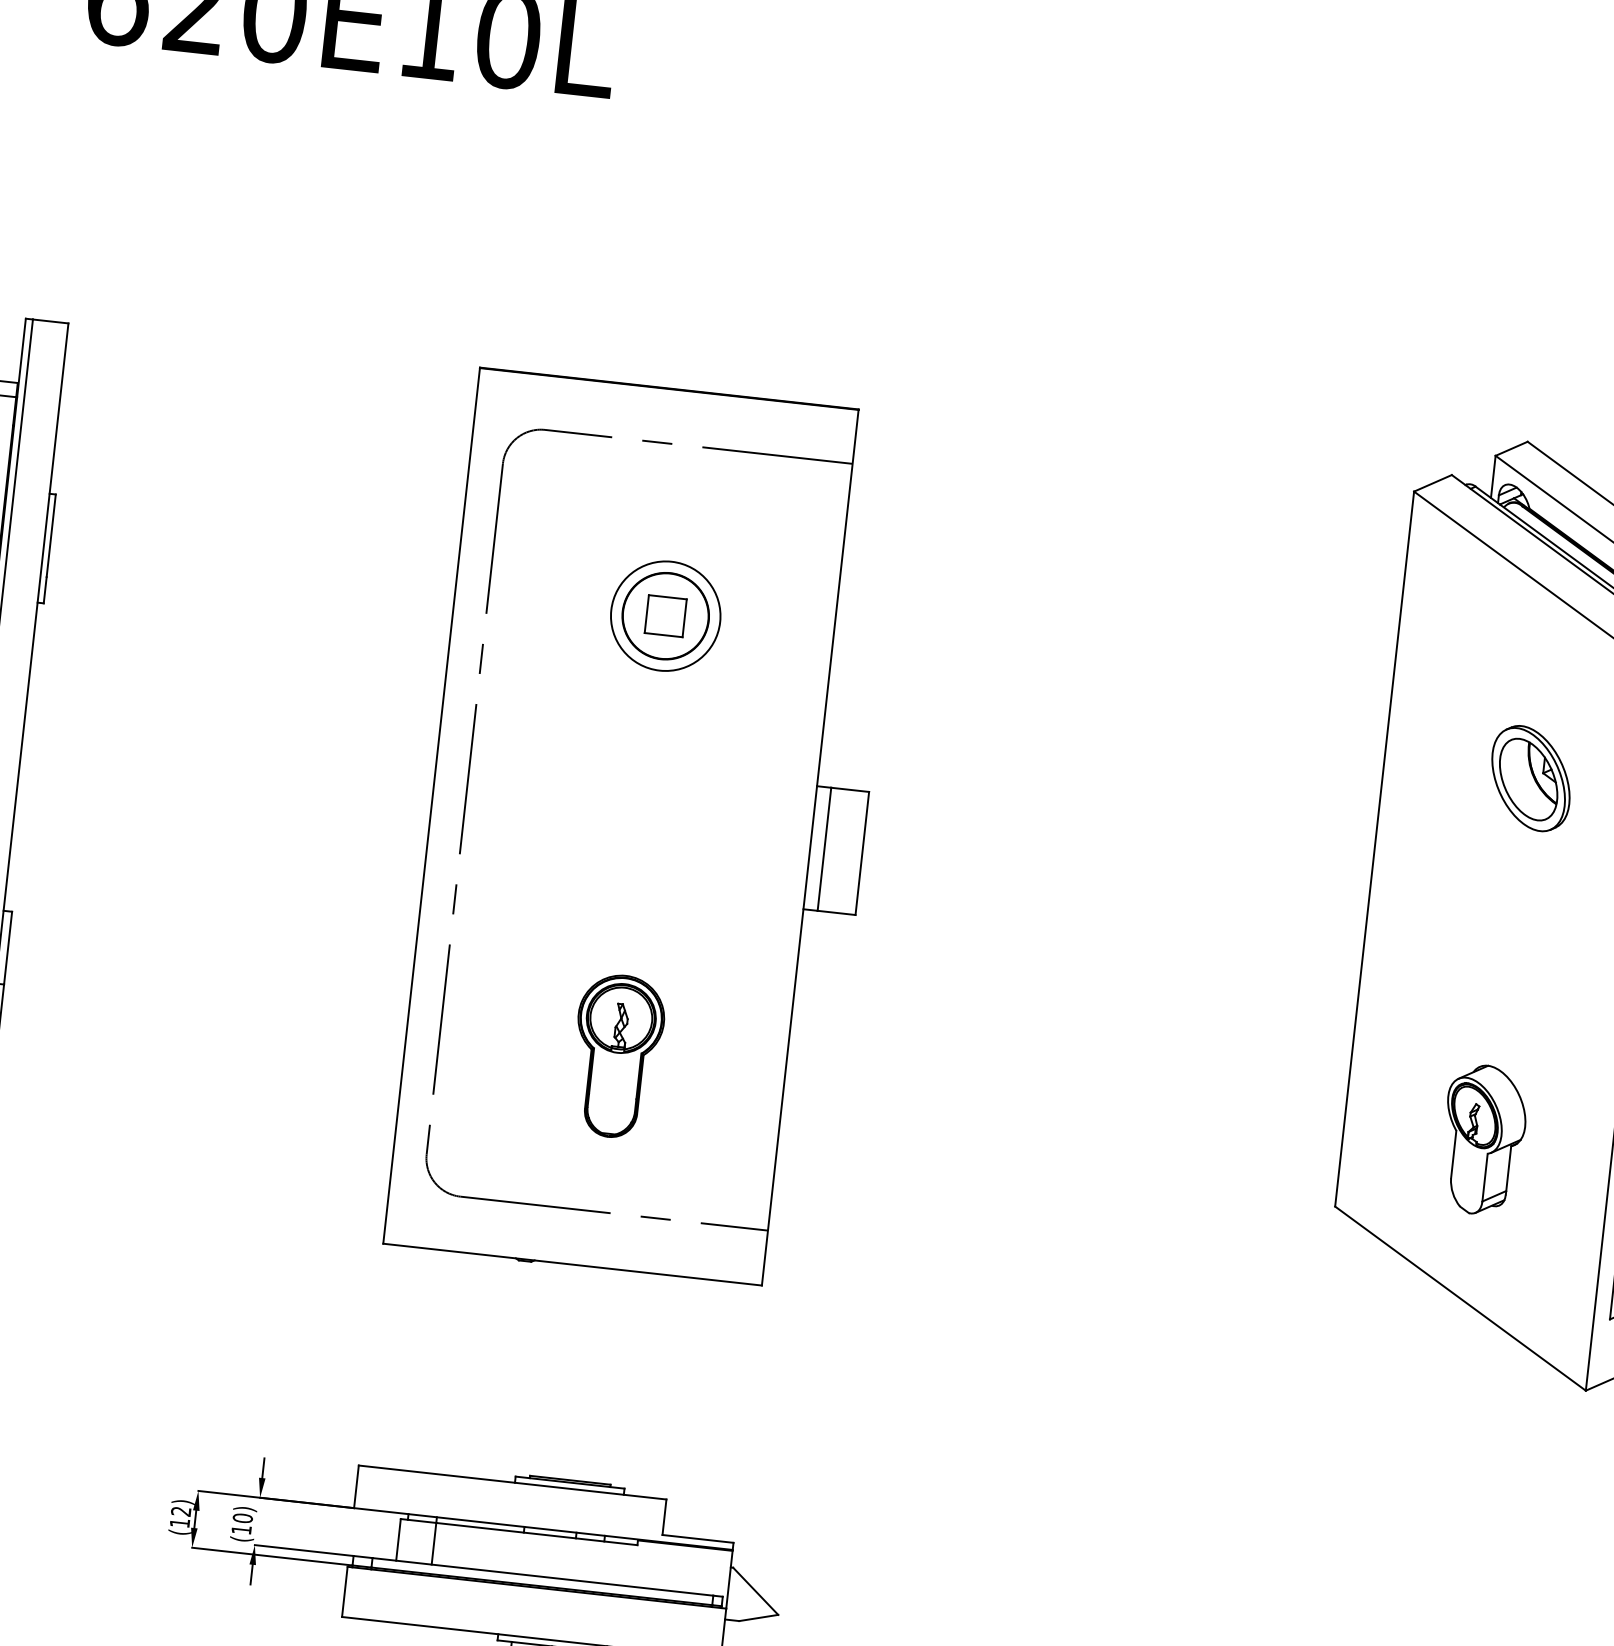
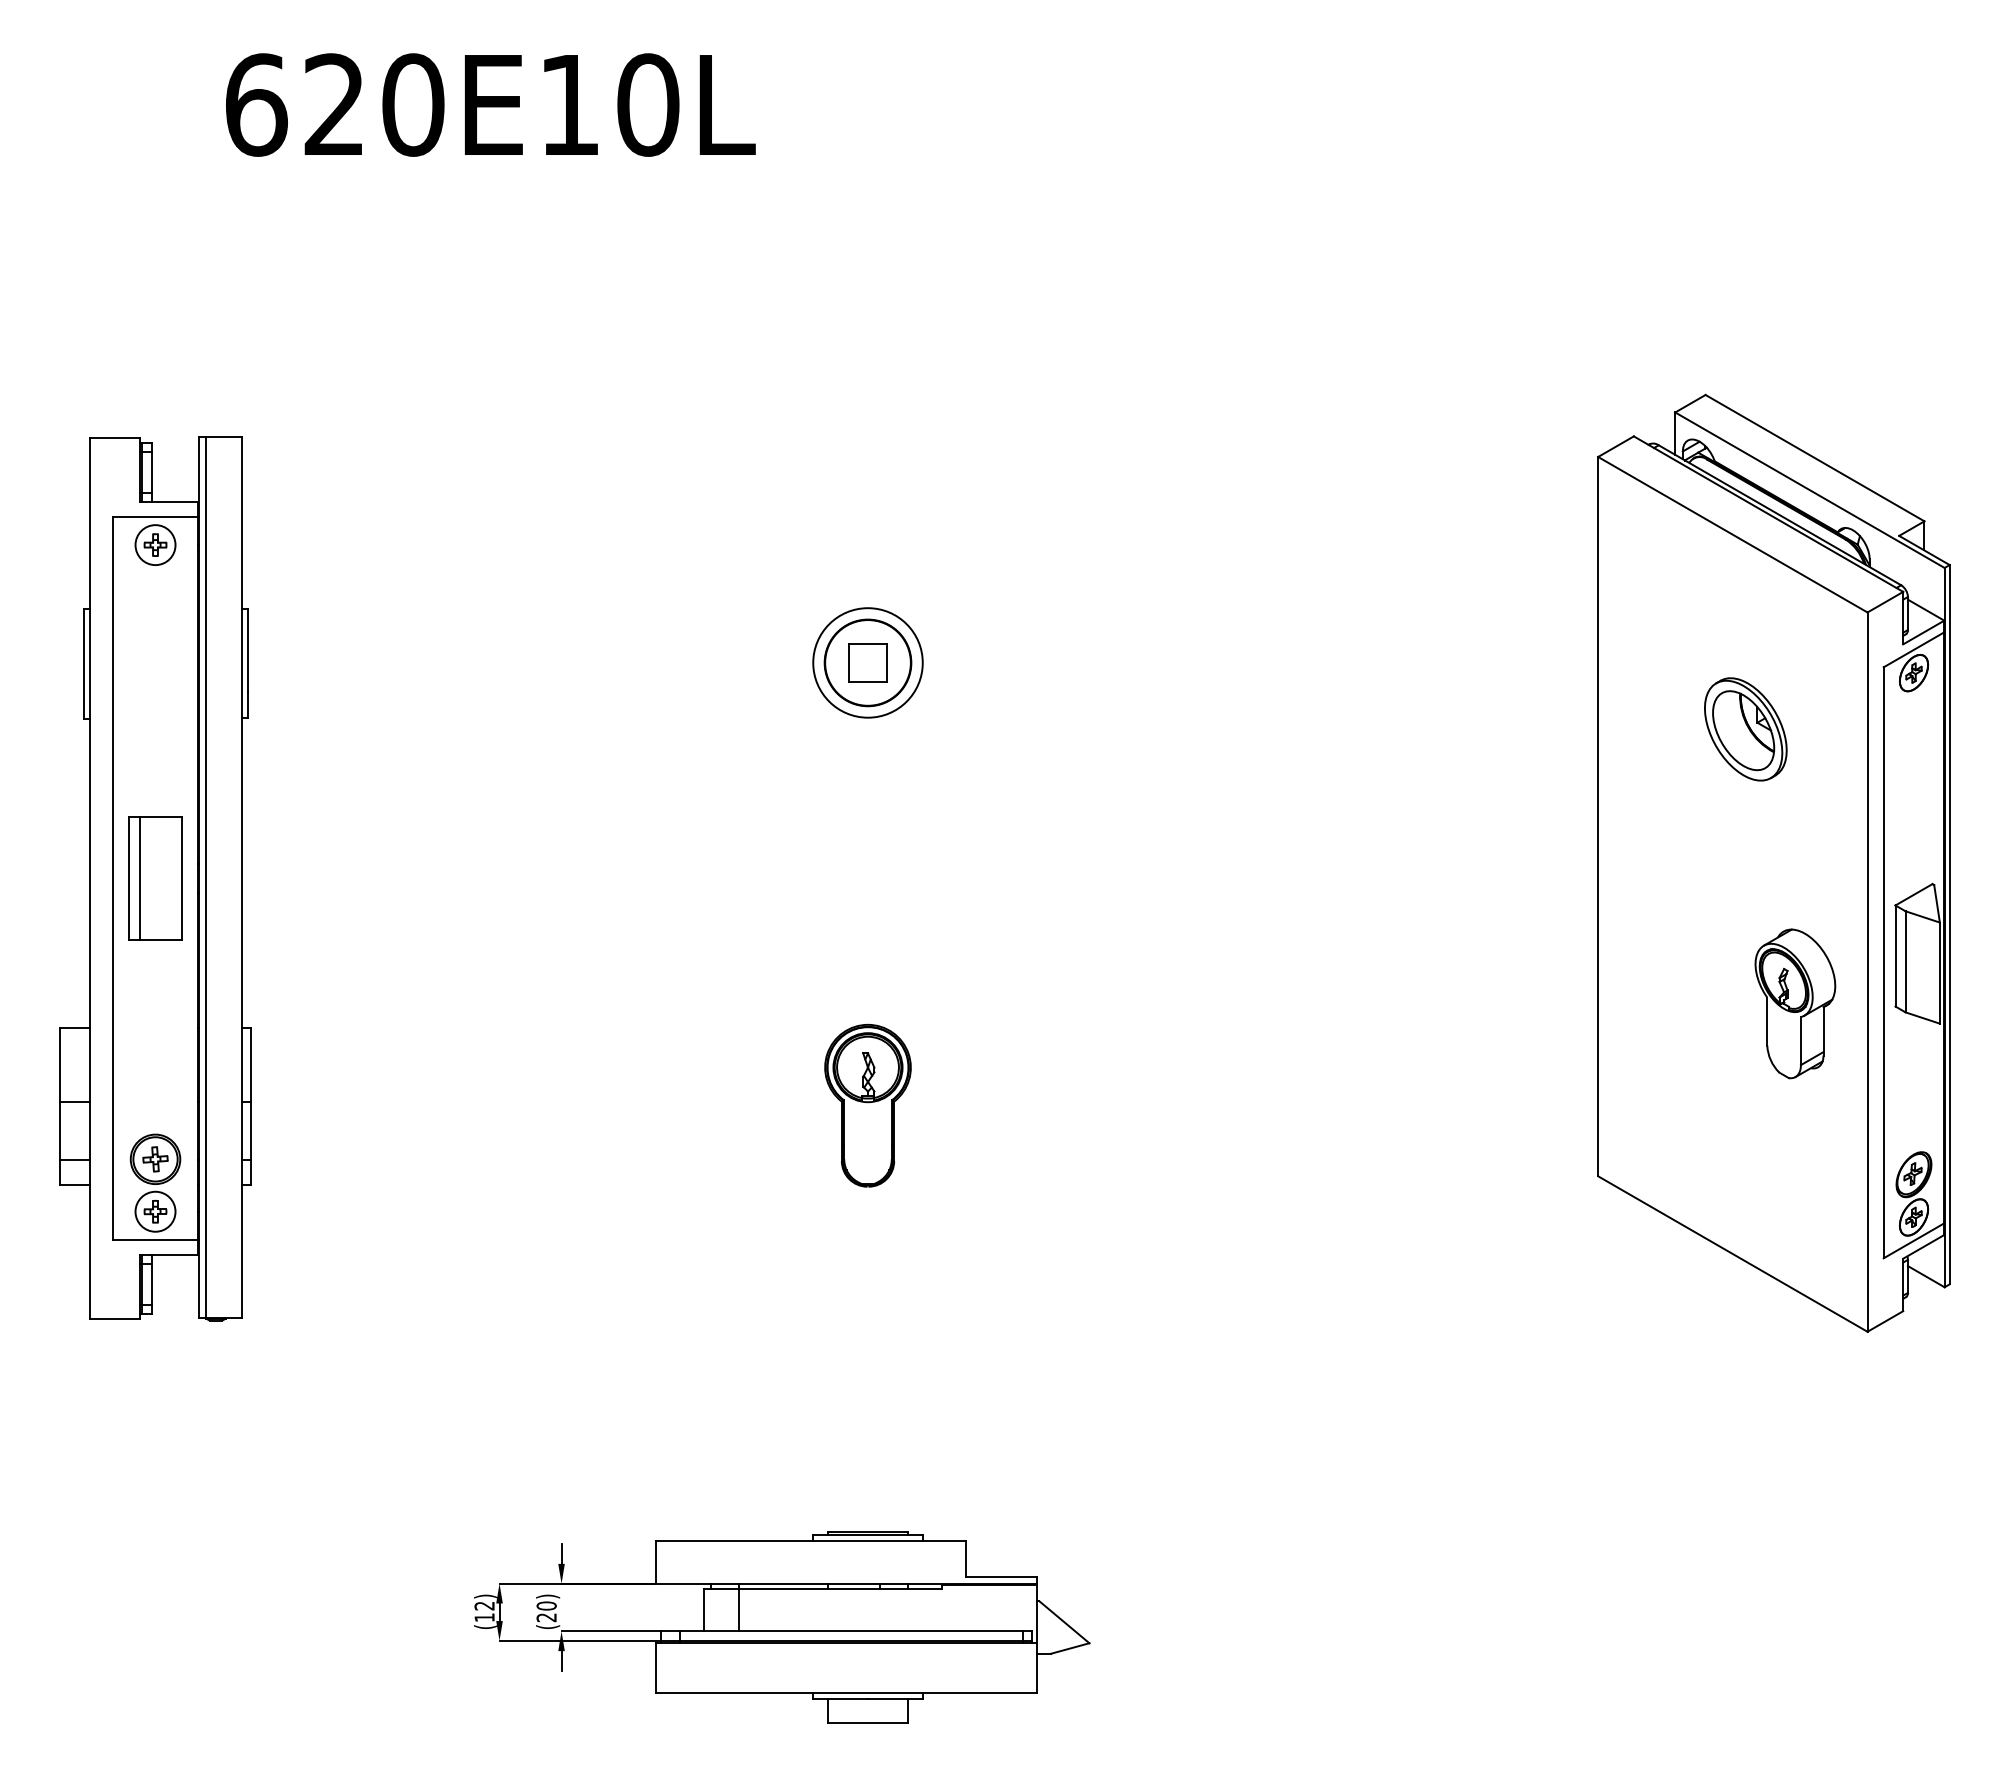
part: (646, 829) -> (872, 877), removed
part: (1483, 1139) -> (1795, 1003), moved
text: (241, 1529) -> (546, 1617), (10) -> (20)

